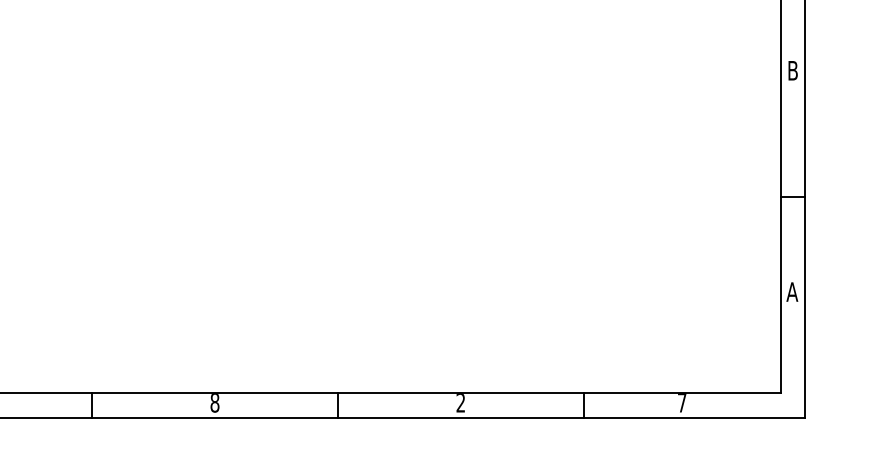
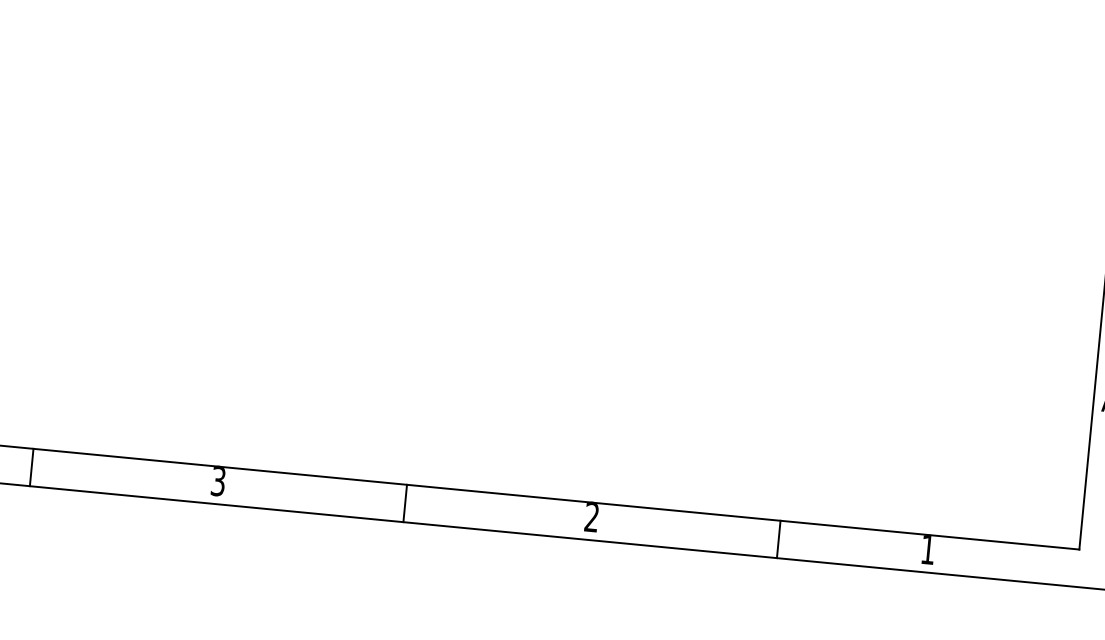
text: (214, 403) -> (217, 482), 8 -> 3
text: (682, 403) -> (928, 550), 7 -> 1

